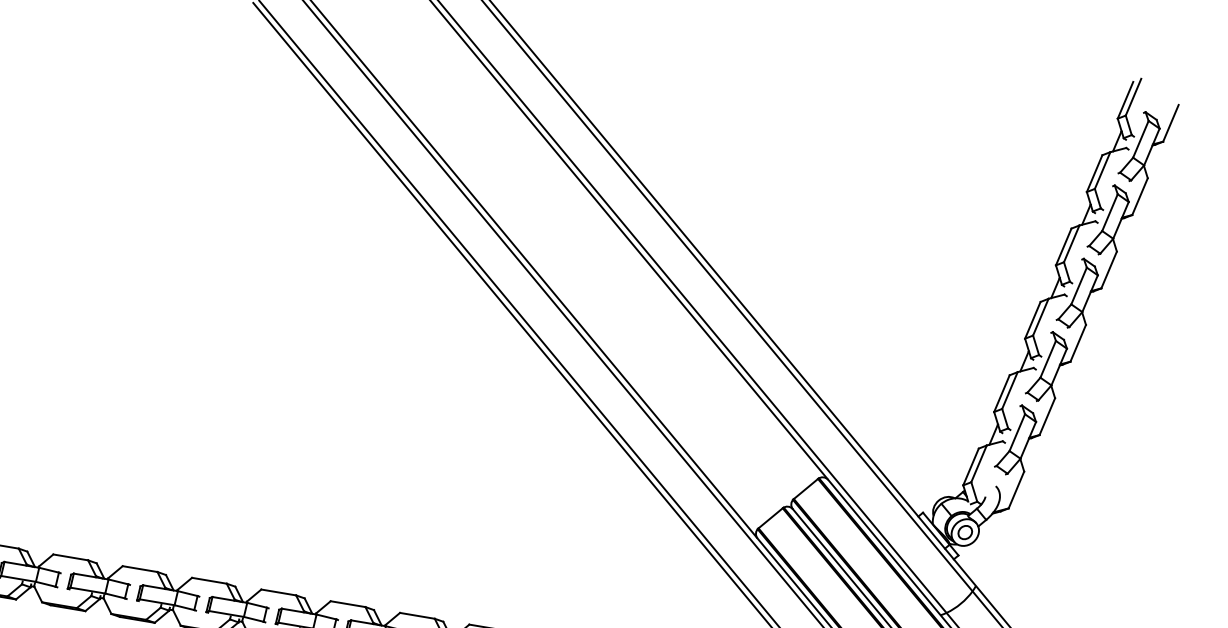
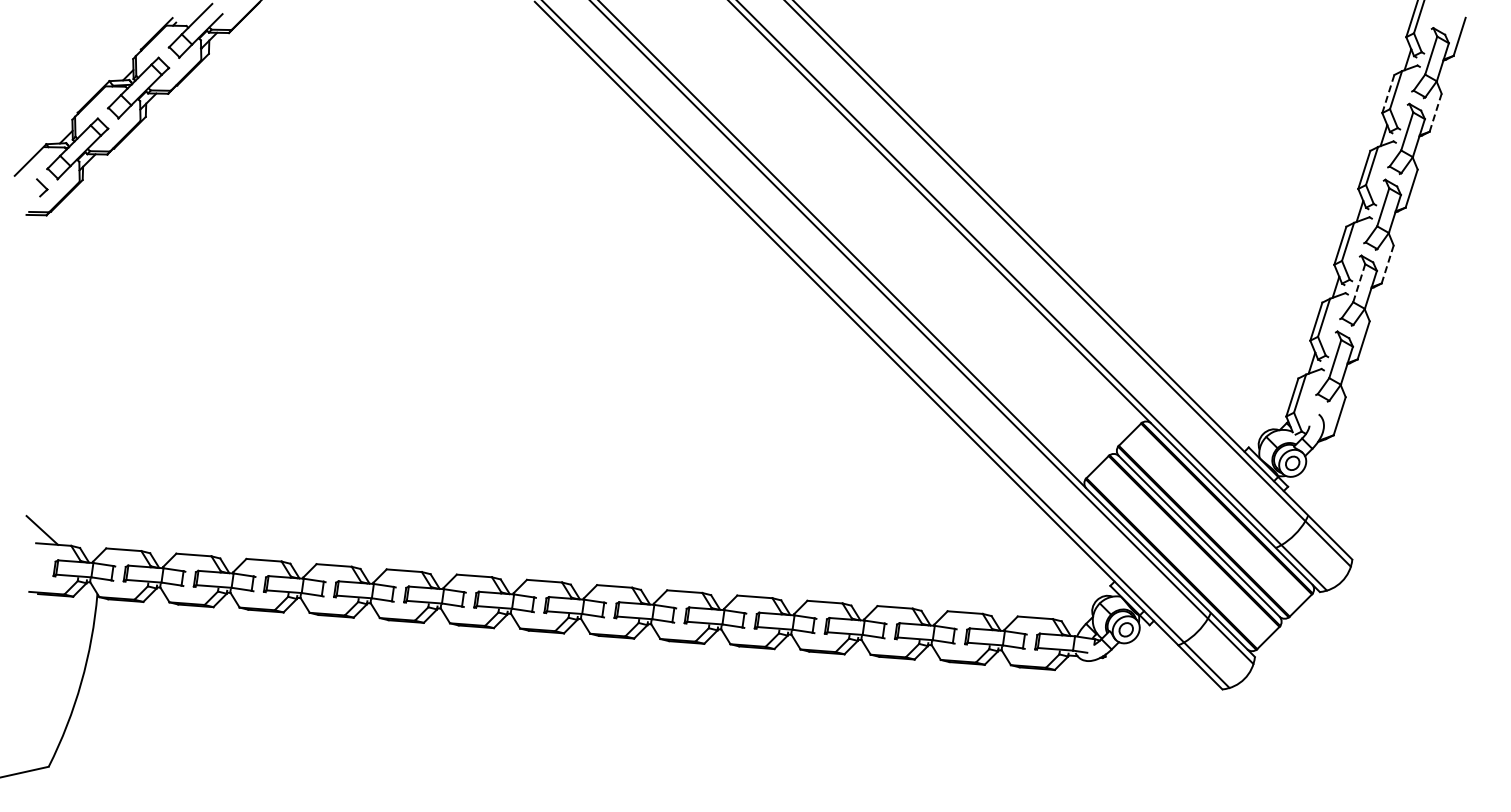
line: (1094, 174) -> (1388, 94), solid -> dashed
line: (1139, 196) -> (1435, 112), solid -> dashed
line: (1078, 343) -> (1387, 264), solid -> dashed
line: (1048, 359) -> (1359, 283), solid -> dashed

